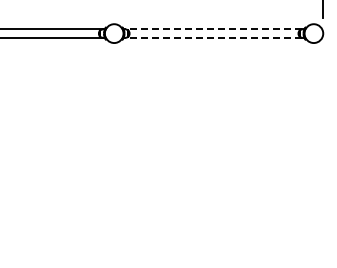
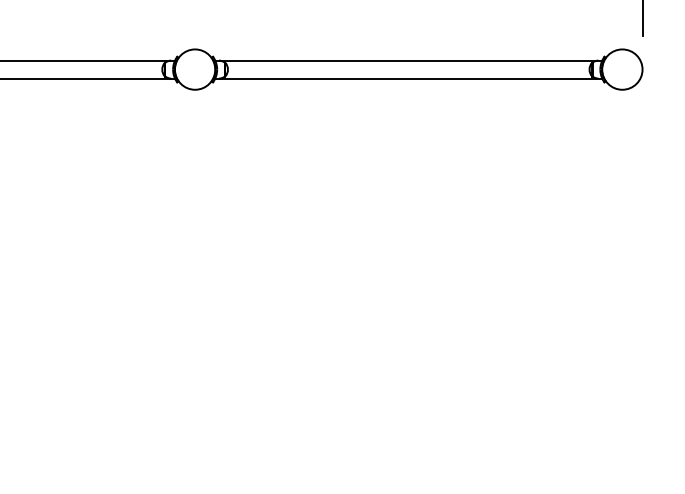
line: (213, 29) -> (407, 60), dashed -> solid
line: (213, 37) -> (407, 77), dashed -> solid

